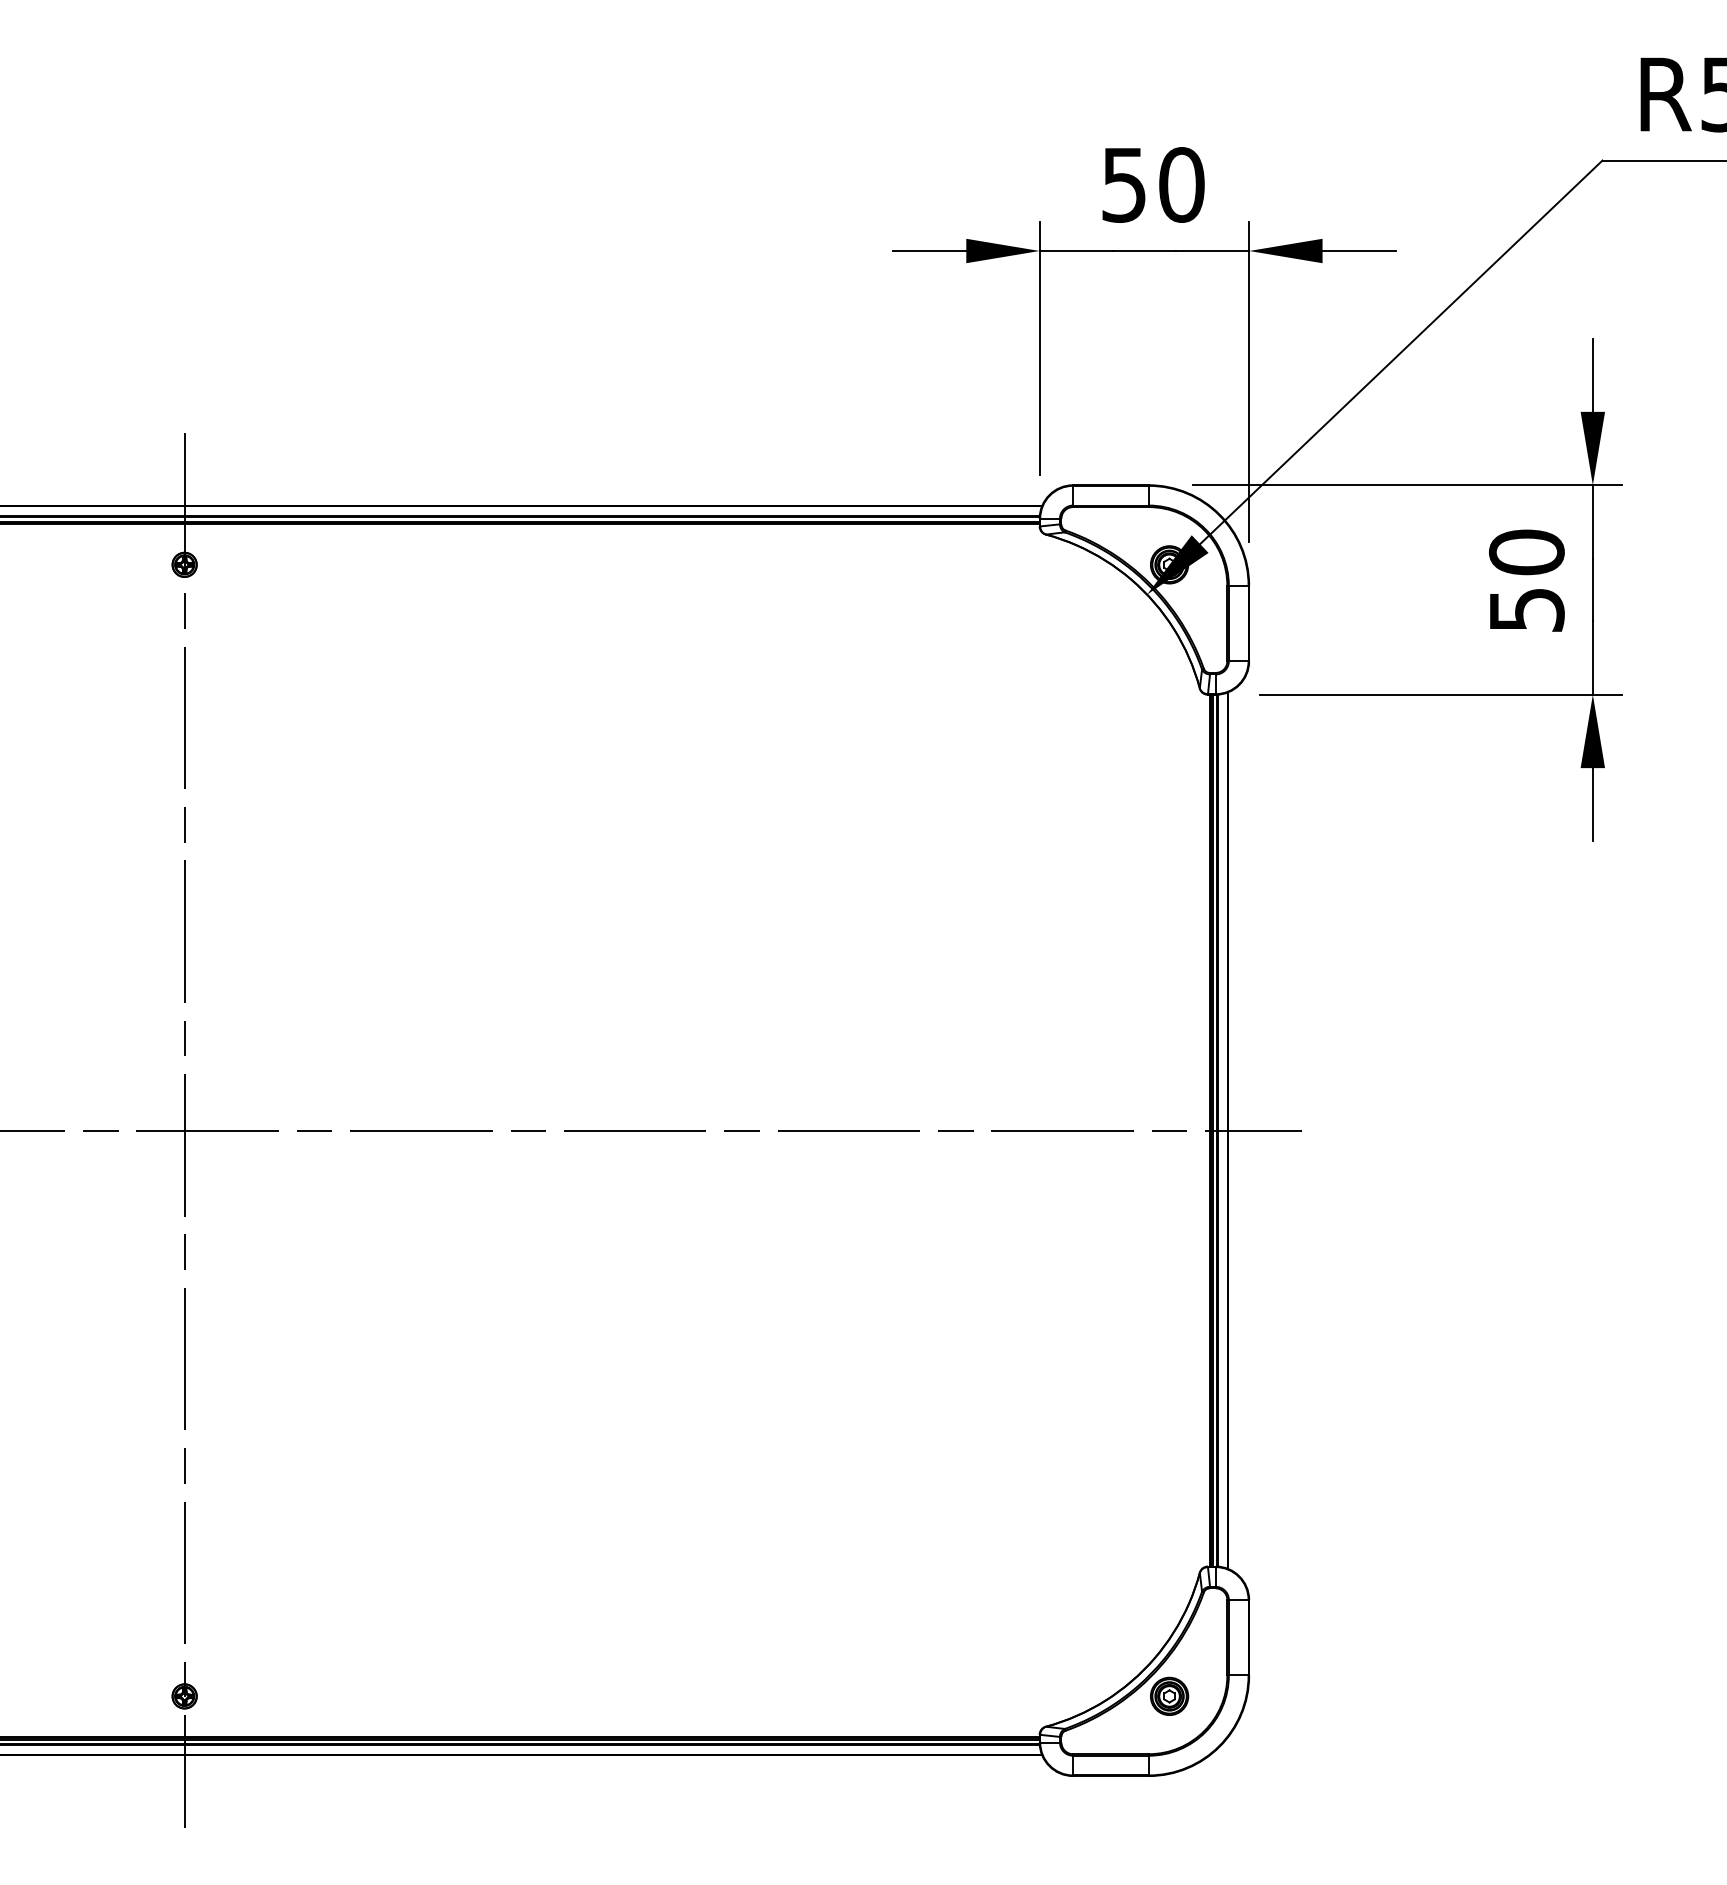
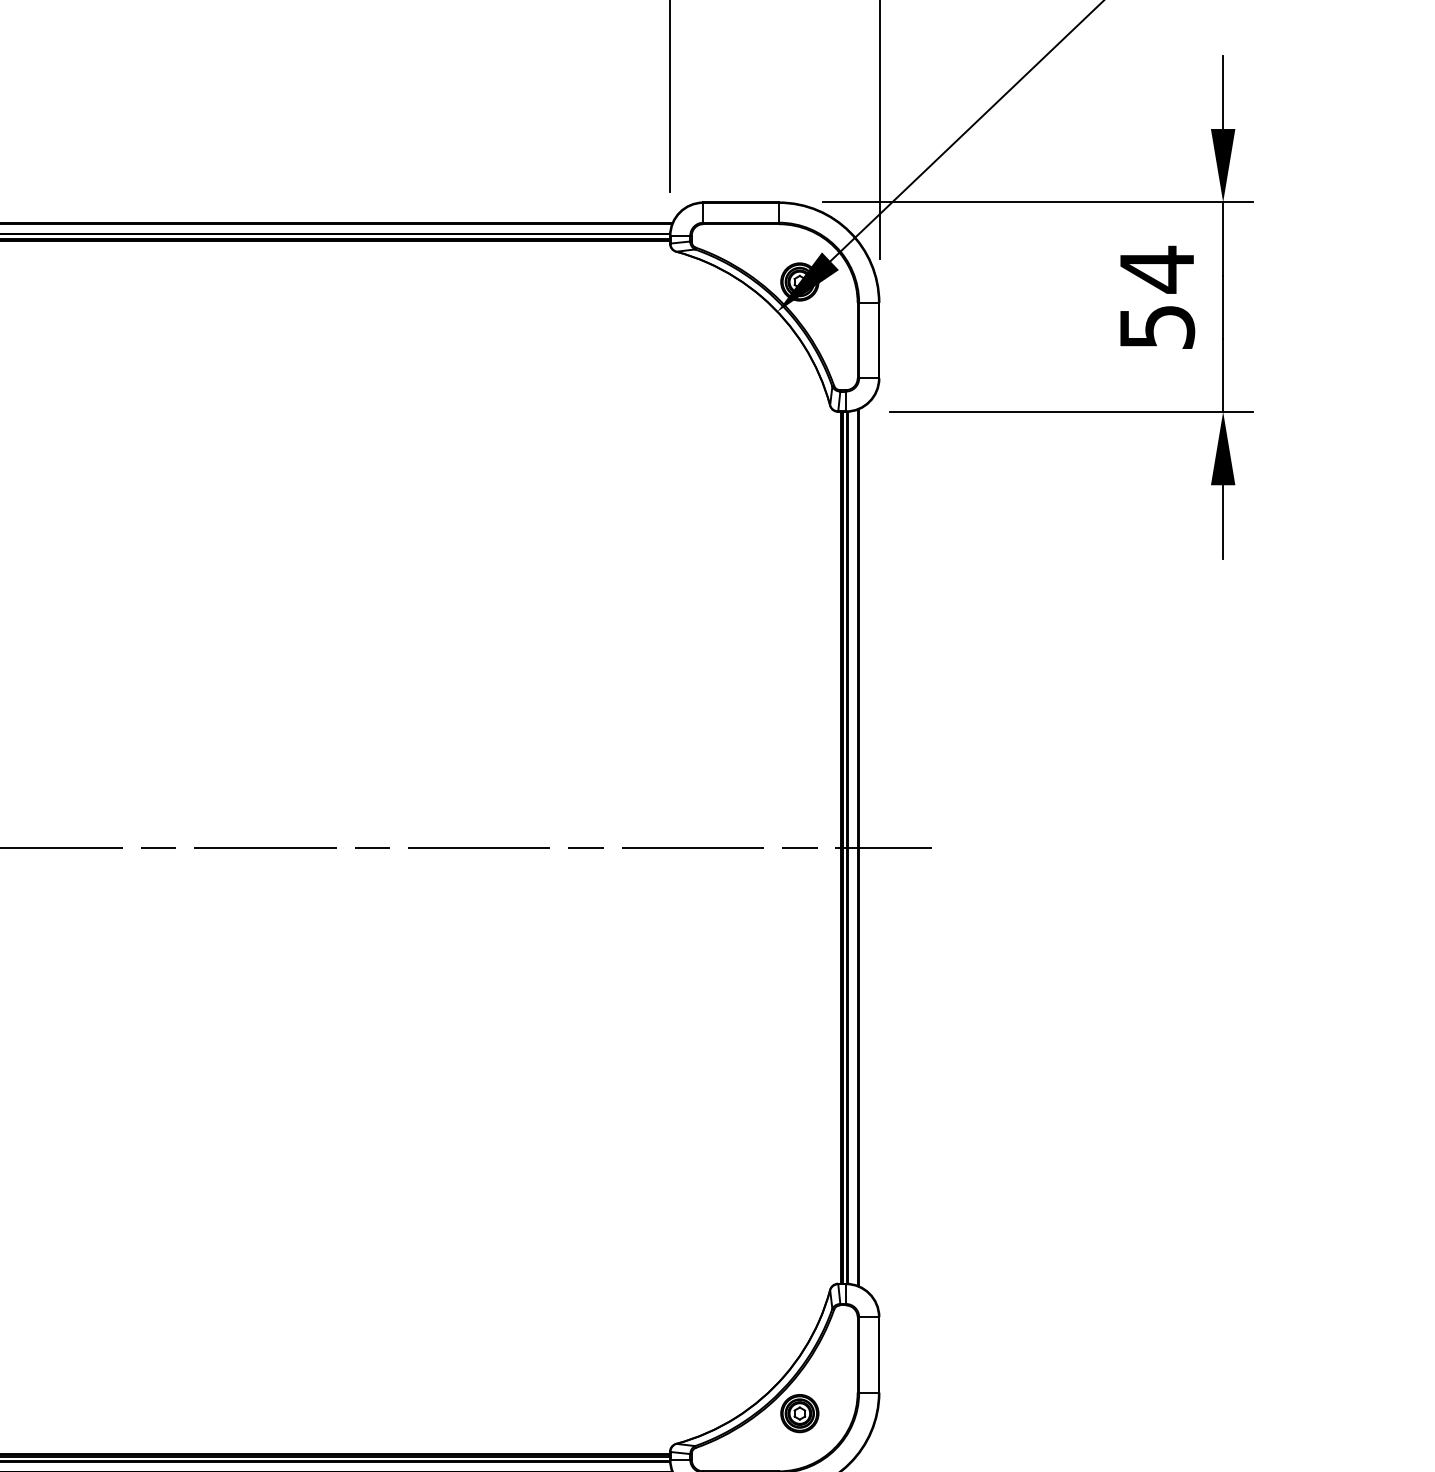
text: (1526, 552) -> (1156, 269), 50 -> 54

